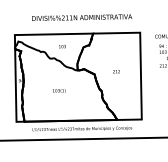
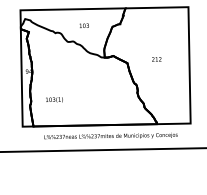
text: (59, 90) -> (54, 99), moved

